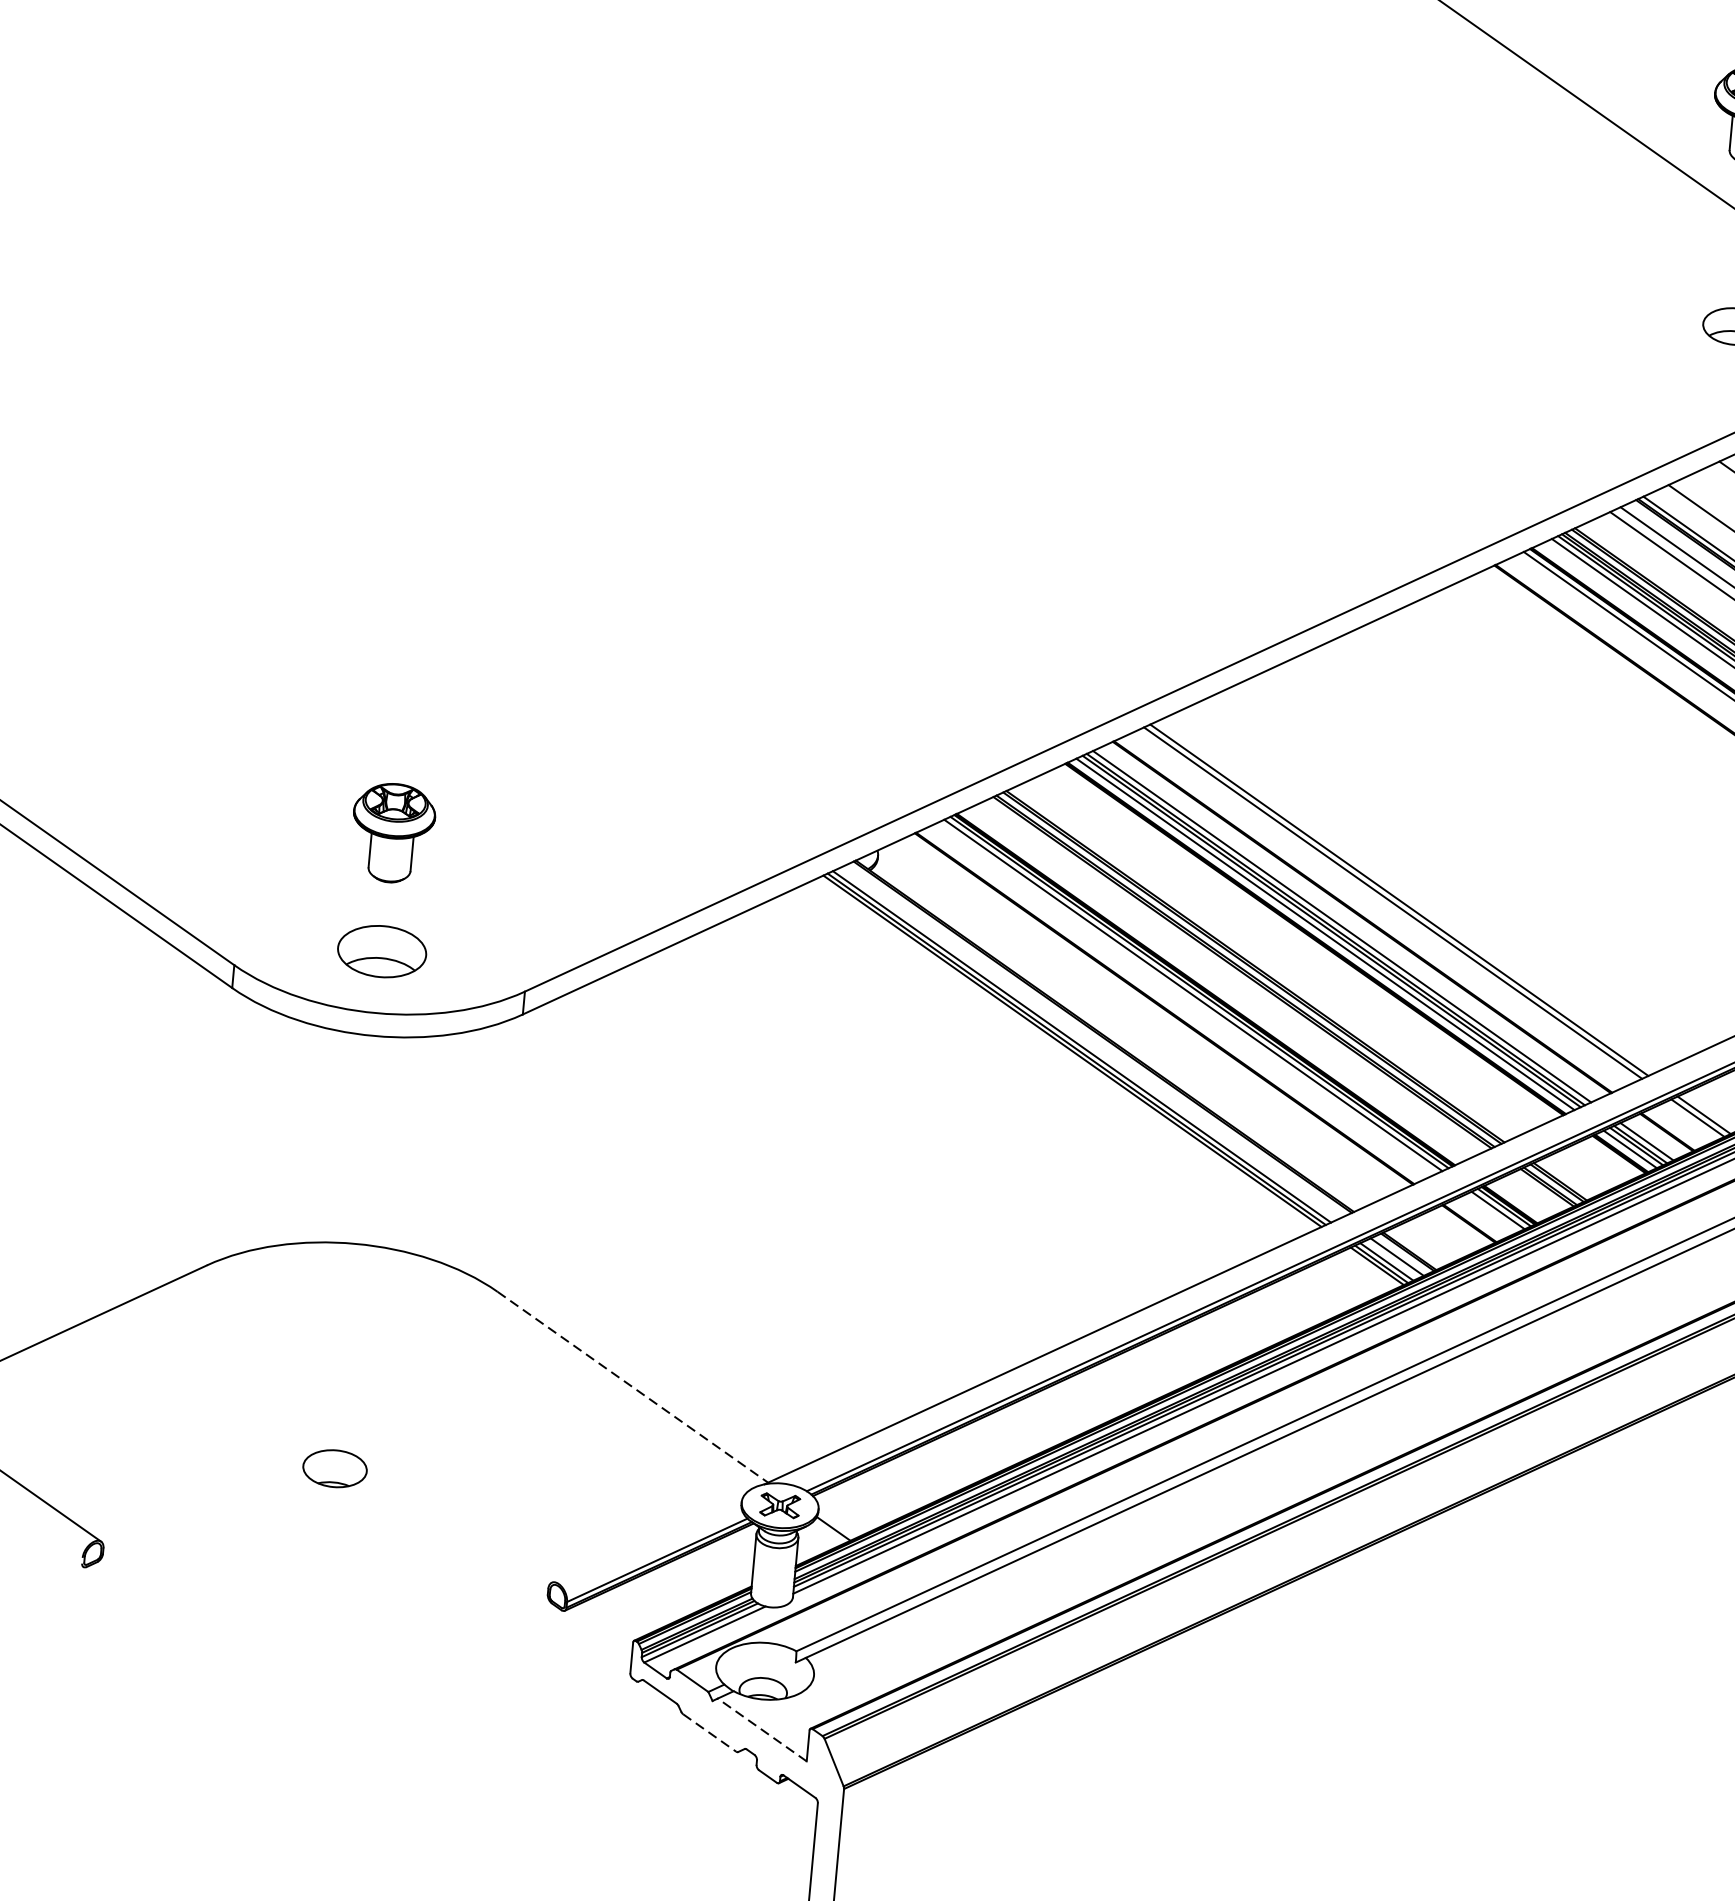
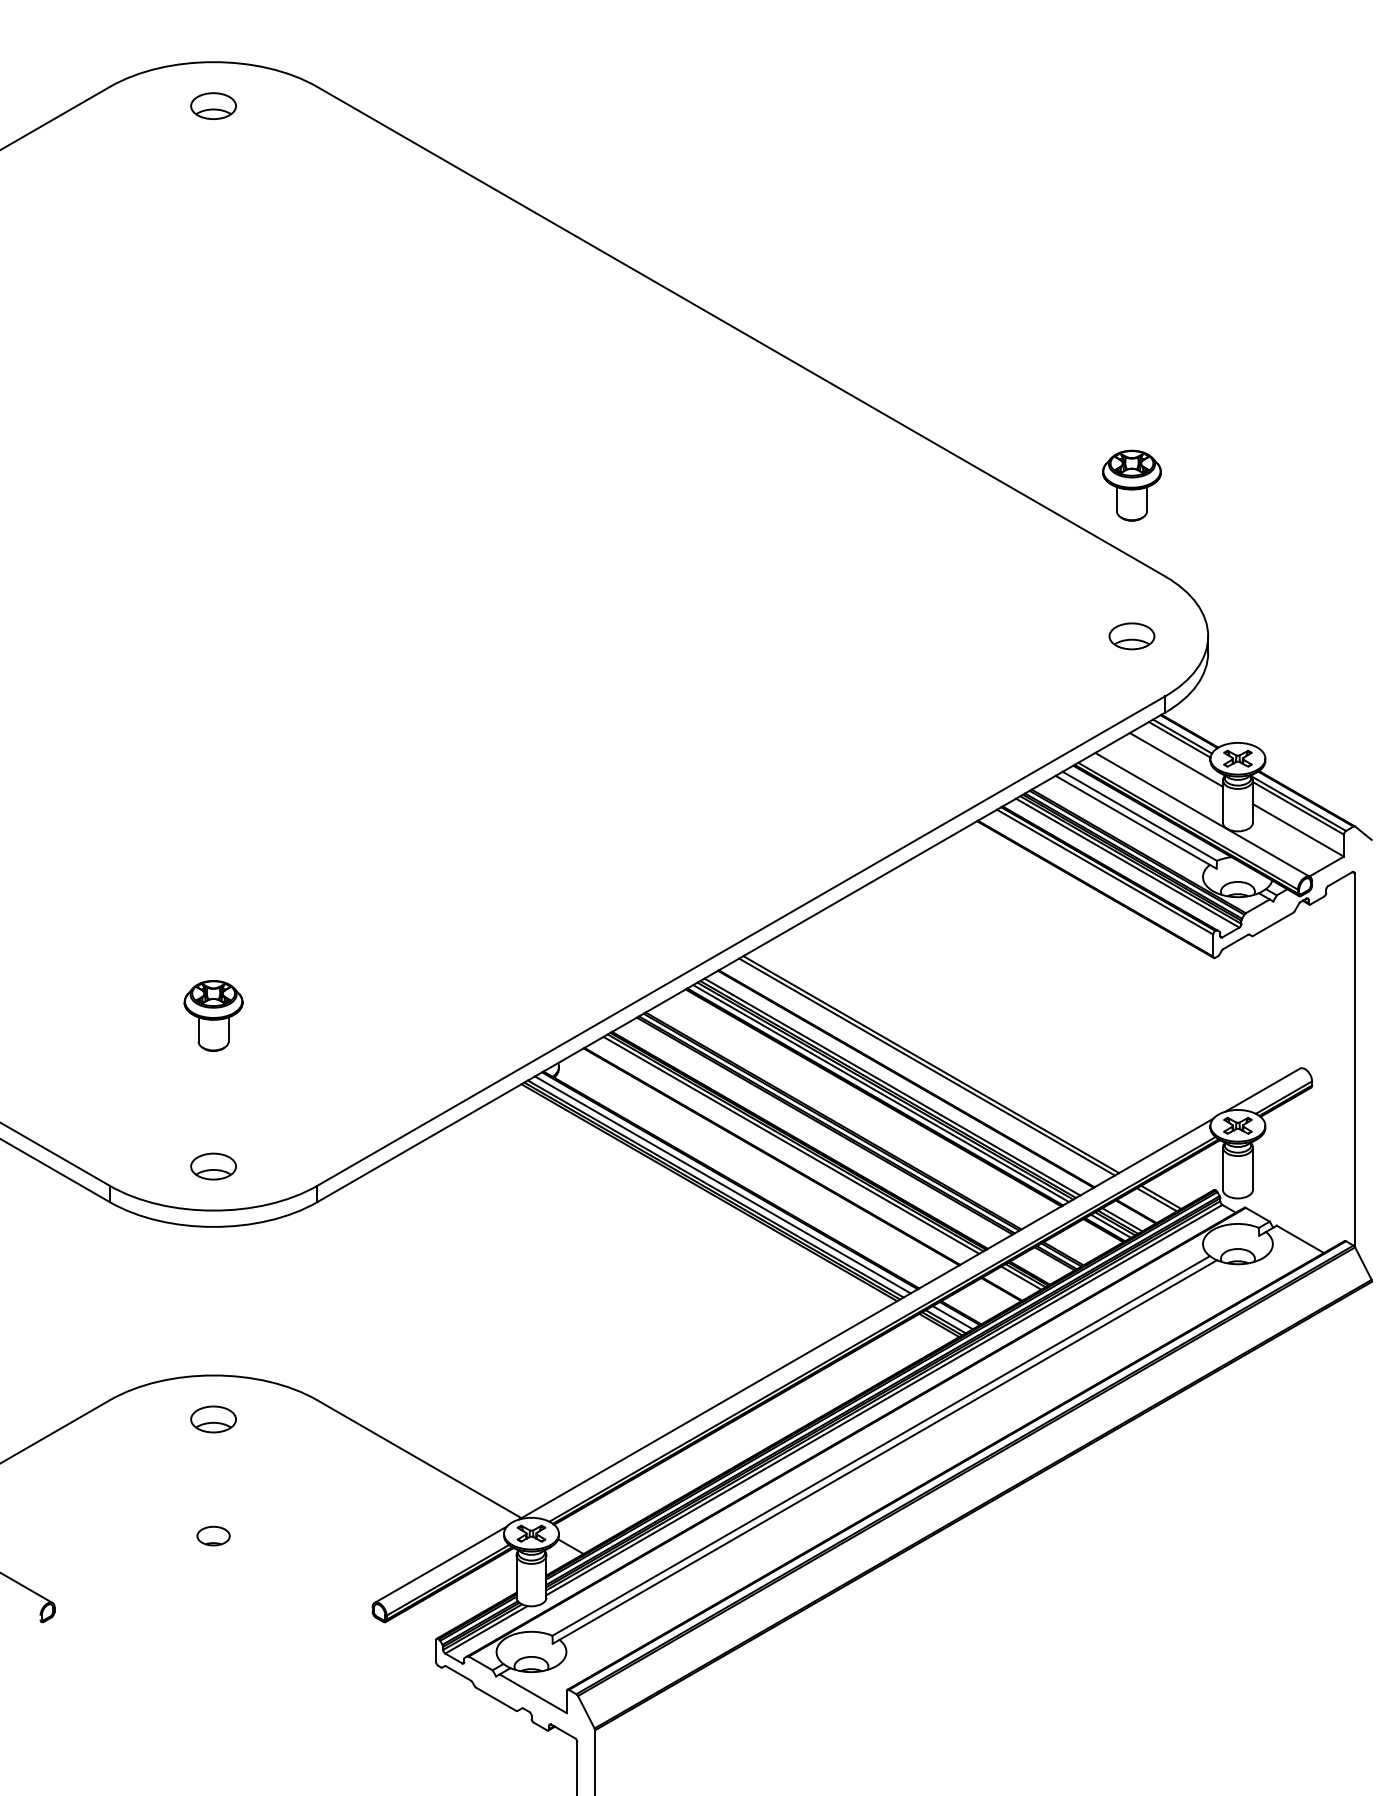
part: (392, 832) -> (213, 1015), moved
part: (381, 951) -> (213, 1166), size x0.71
line: (1091, 1041) -> (722, 1184), added
part: (349, 1305) -> (213, 1419), added
line: (632, 1387) -> (419, 1459), dashed -> solid
part: (334, 1467) -> (213, 1535), size x0.71
line: (648, 1537) -> (440, 1564), added
line: (762, 1729) -> (533, 1693), dashed -> solid
line: (710, 1733) -> (496, 1699), dashed -> solid

